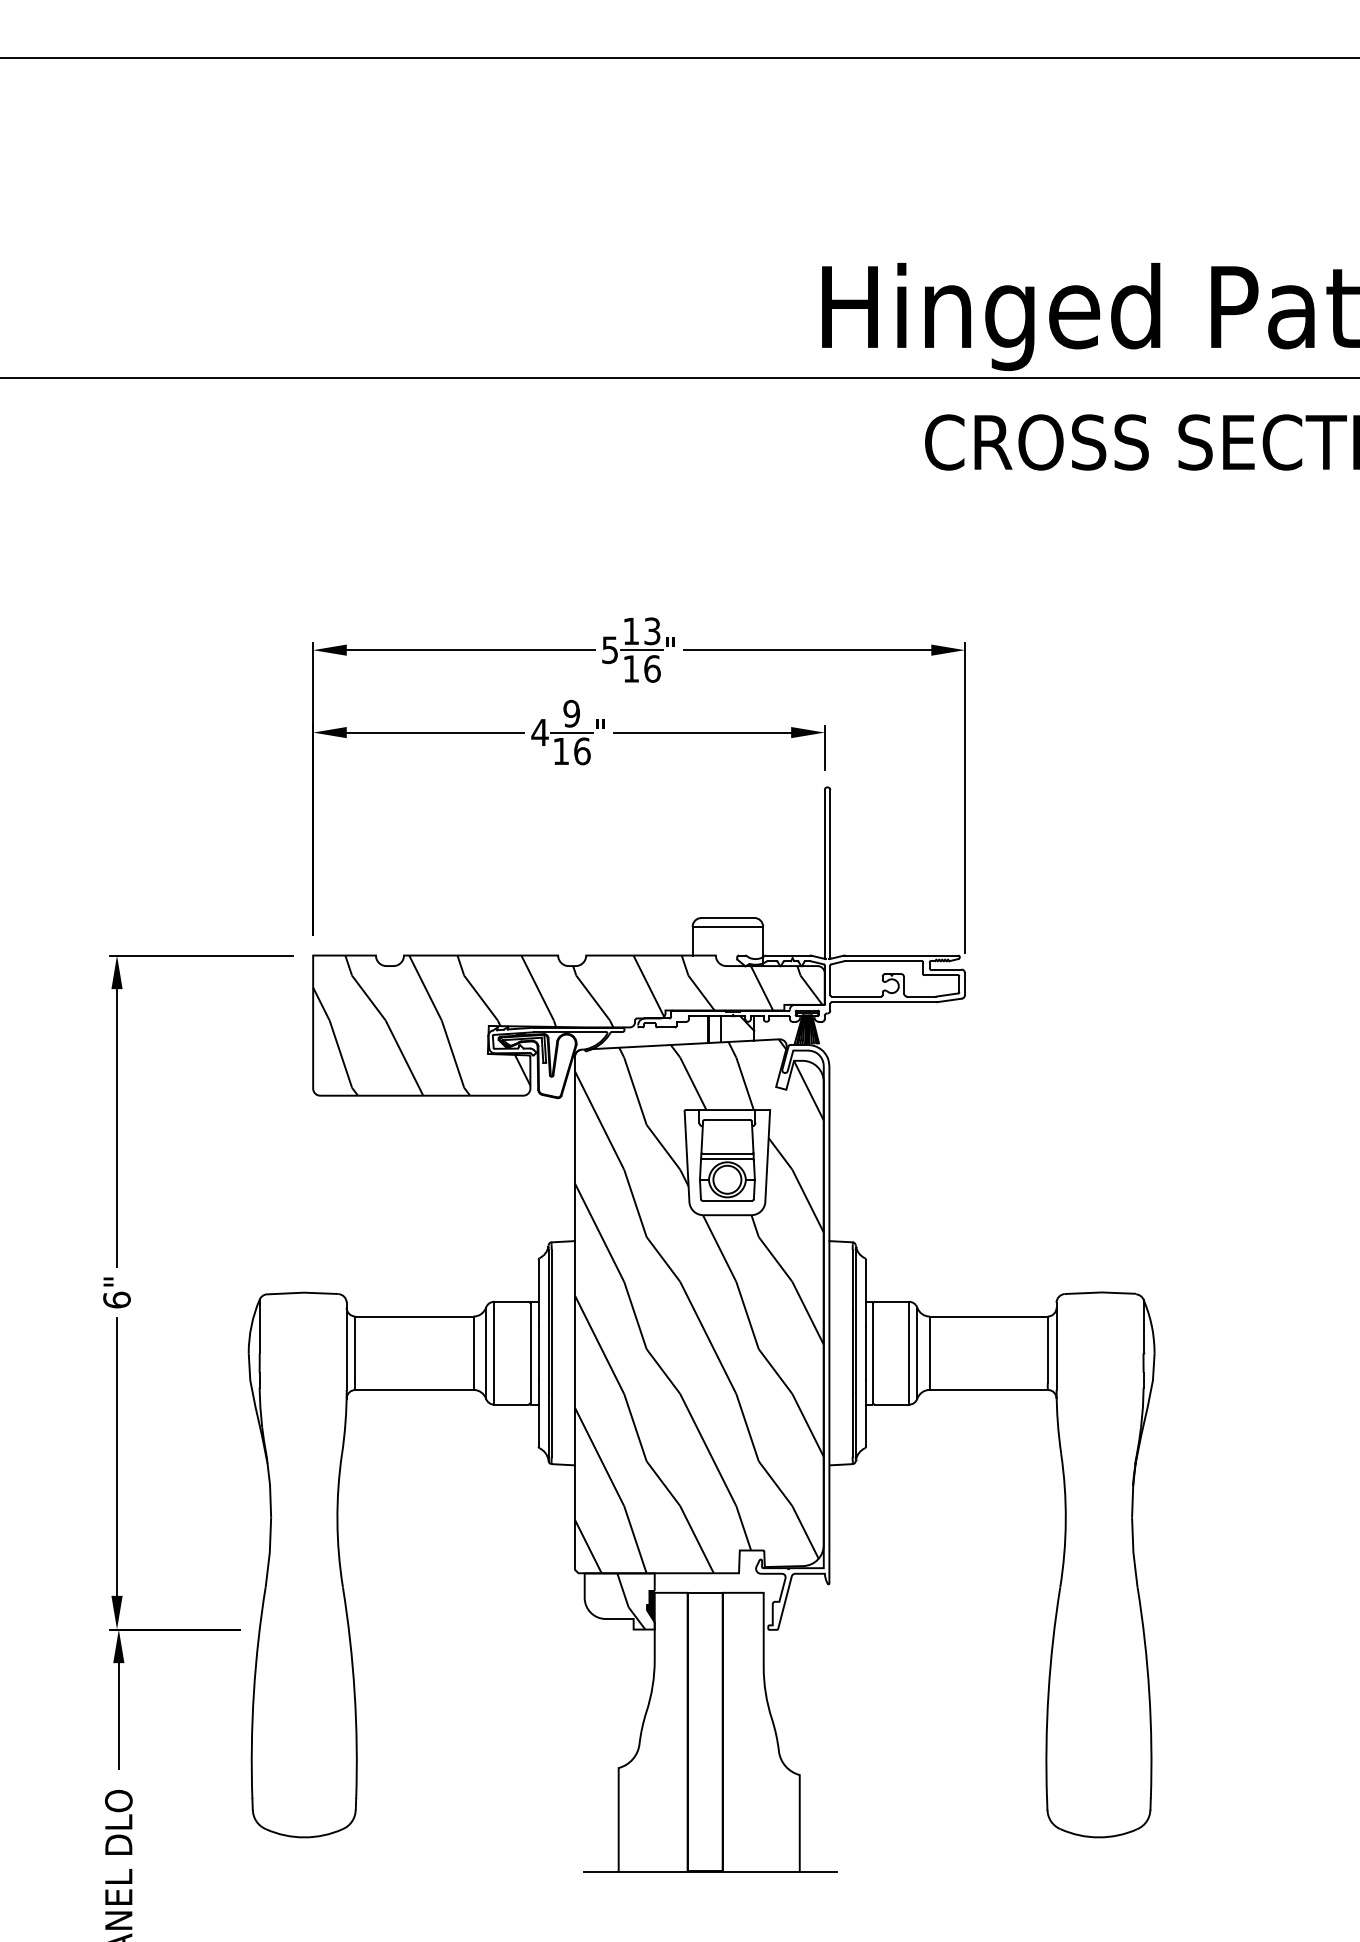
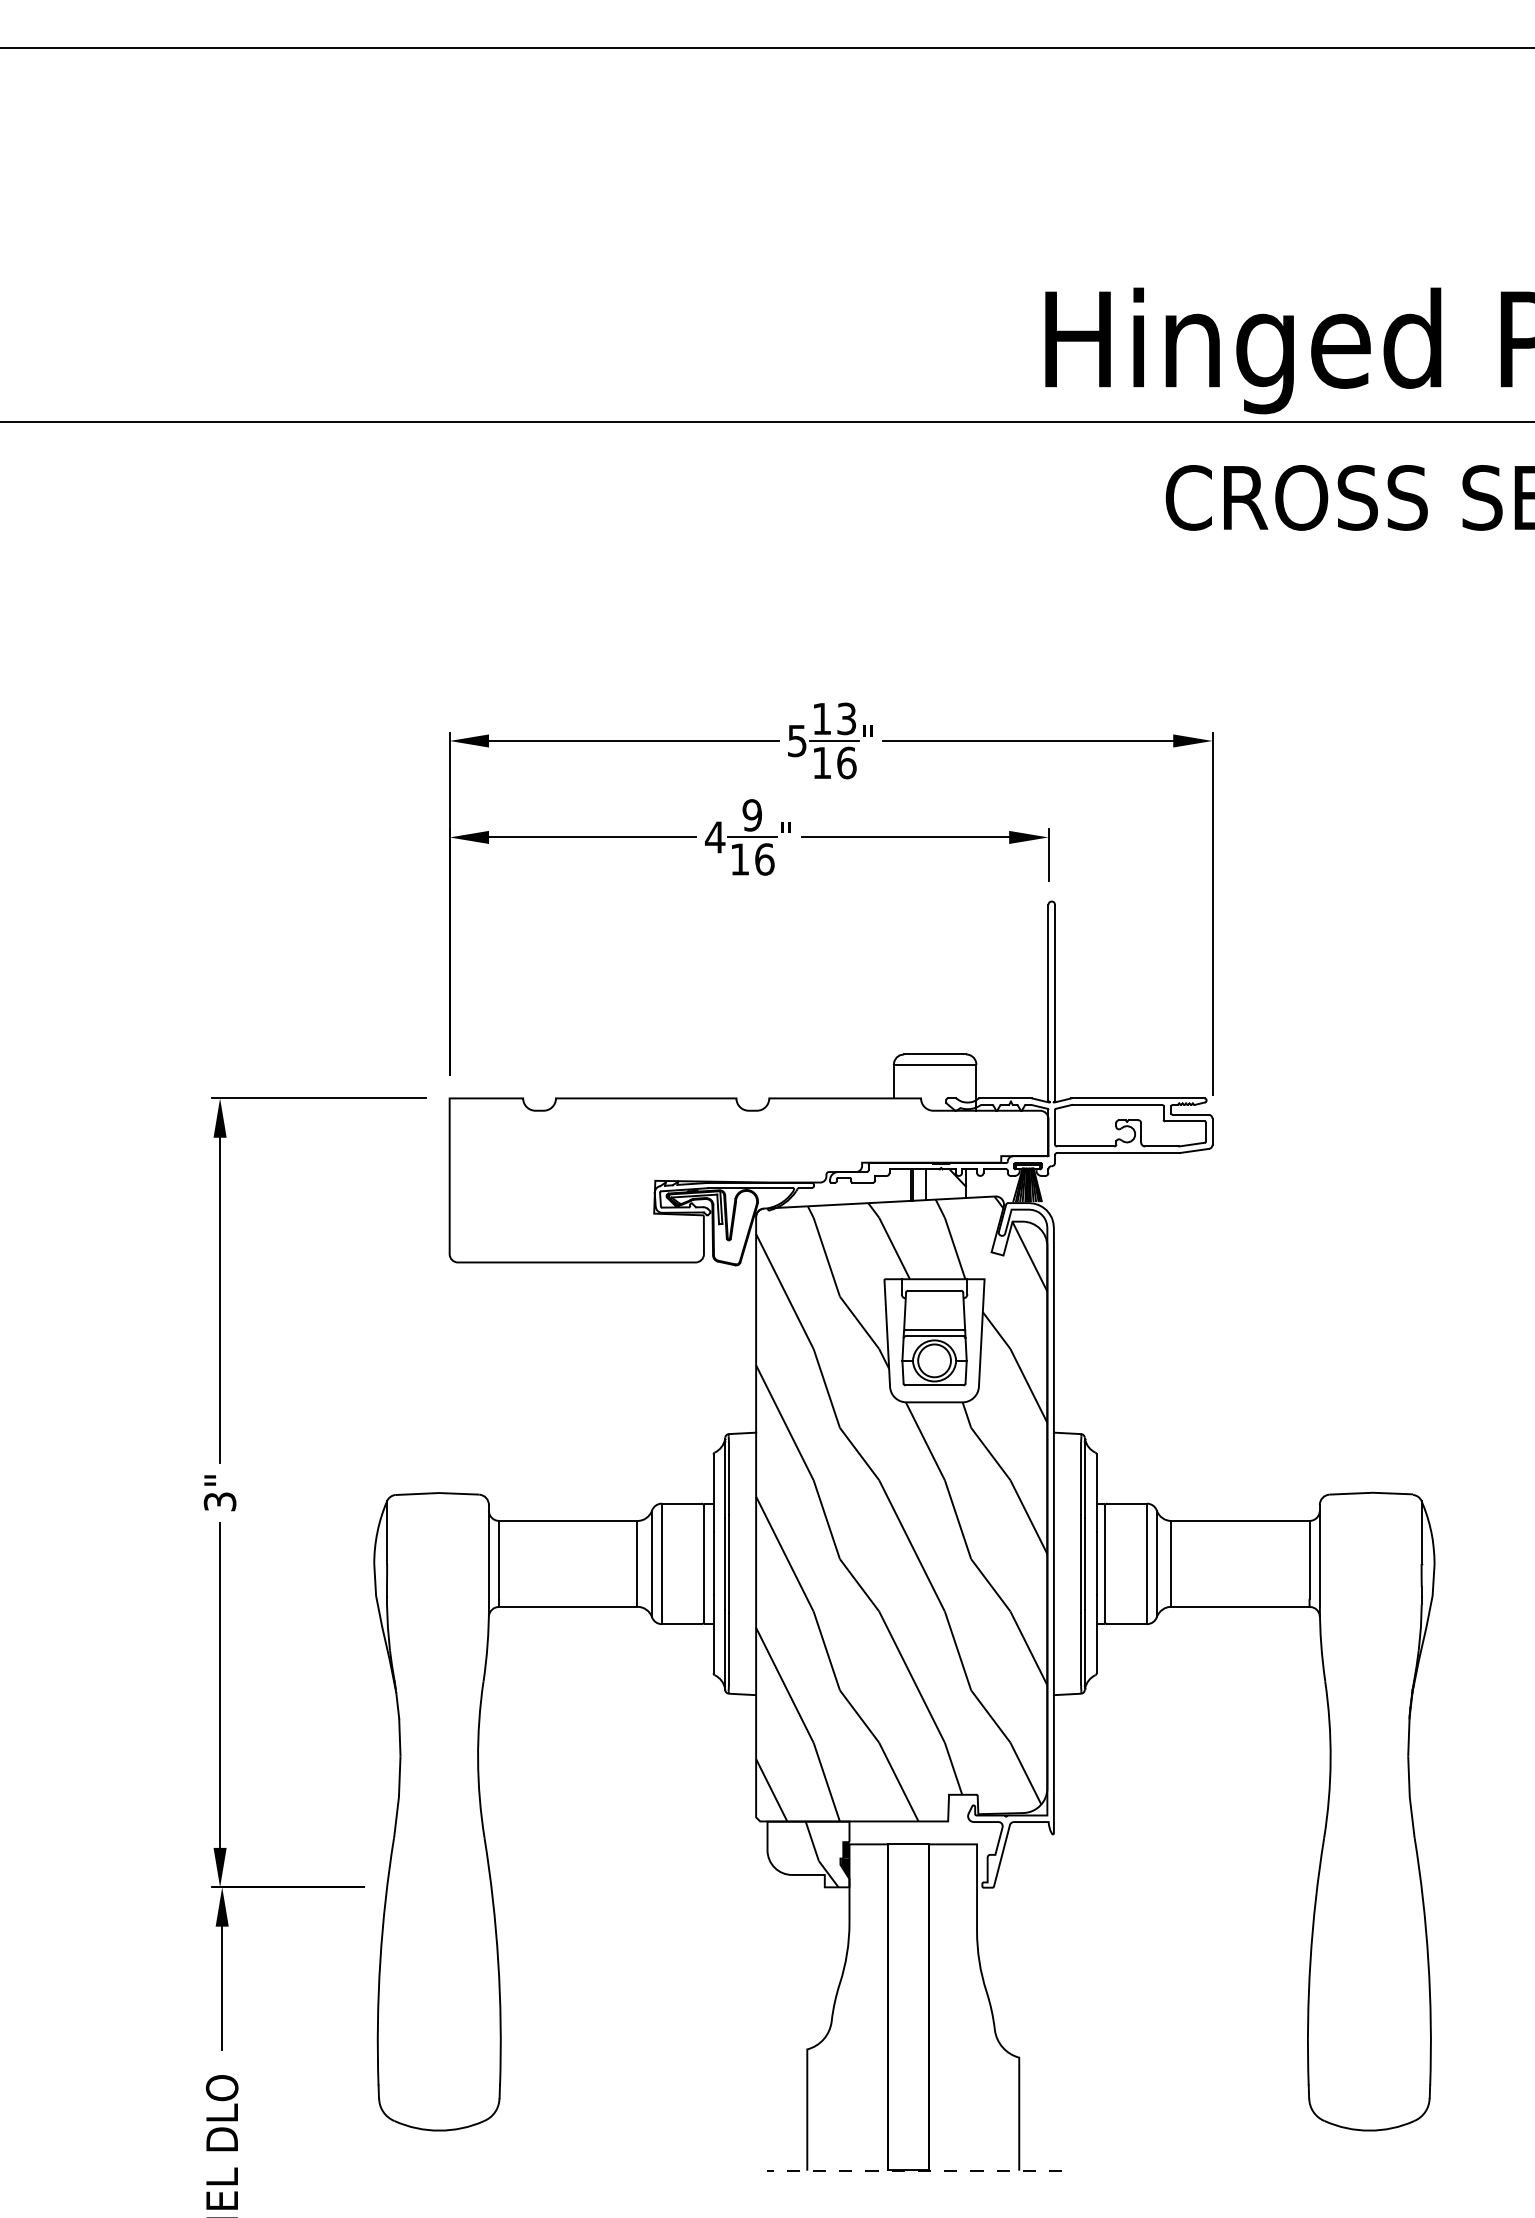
hatch: (567, 1025) -> (747, 1180), removed
text: (116, 1299) -> (219, 1501), 6" -> 3"
line: (709, 1871) -> (913, 2170), solid -> dashed

